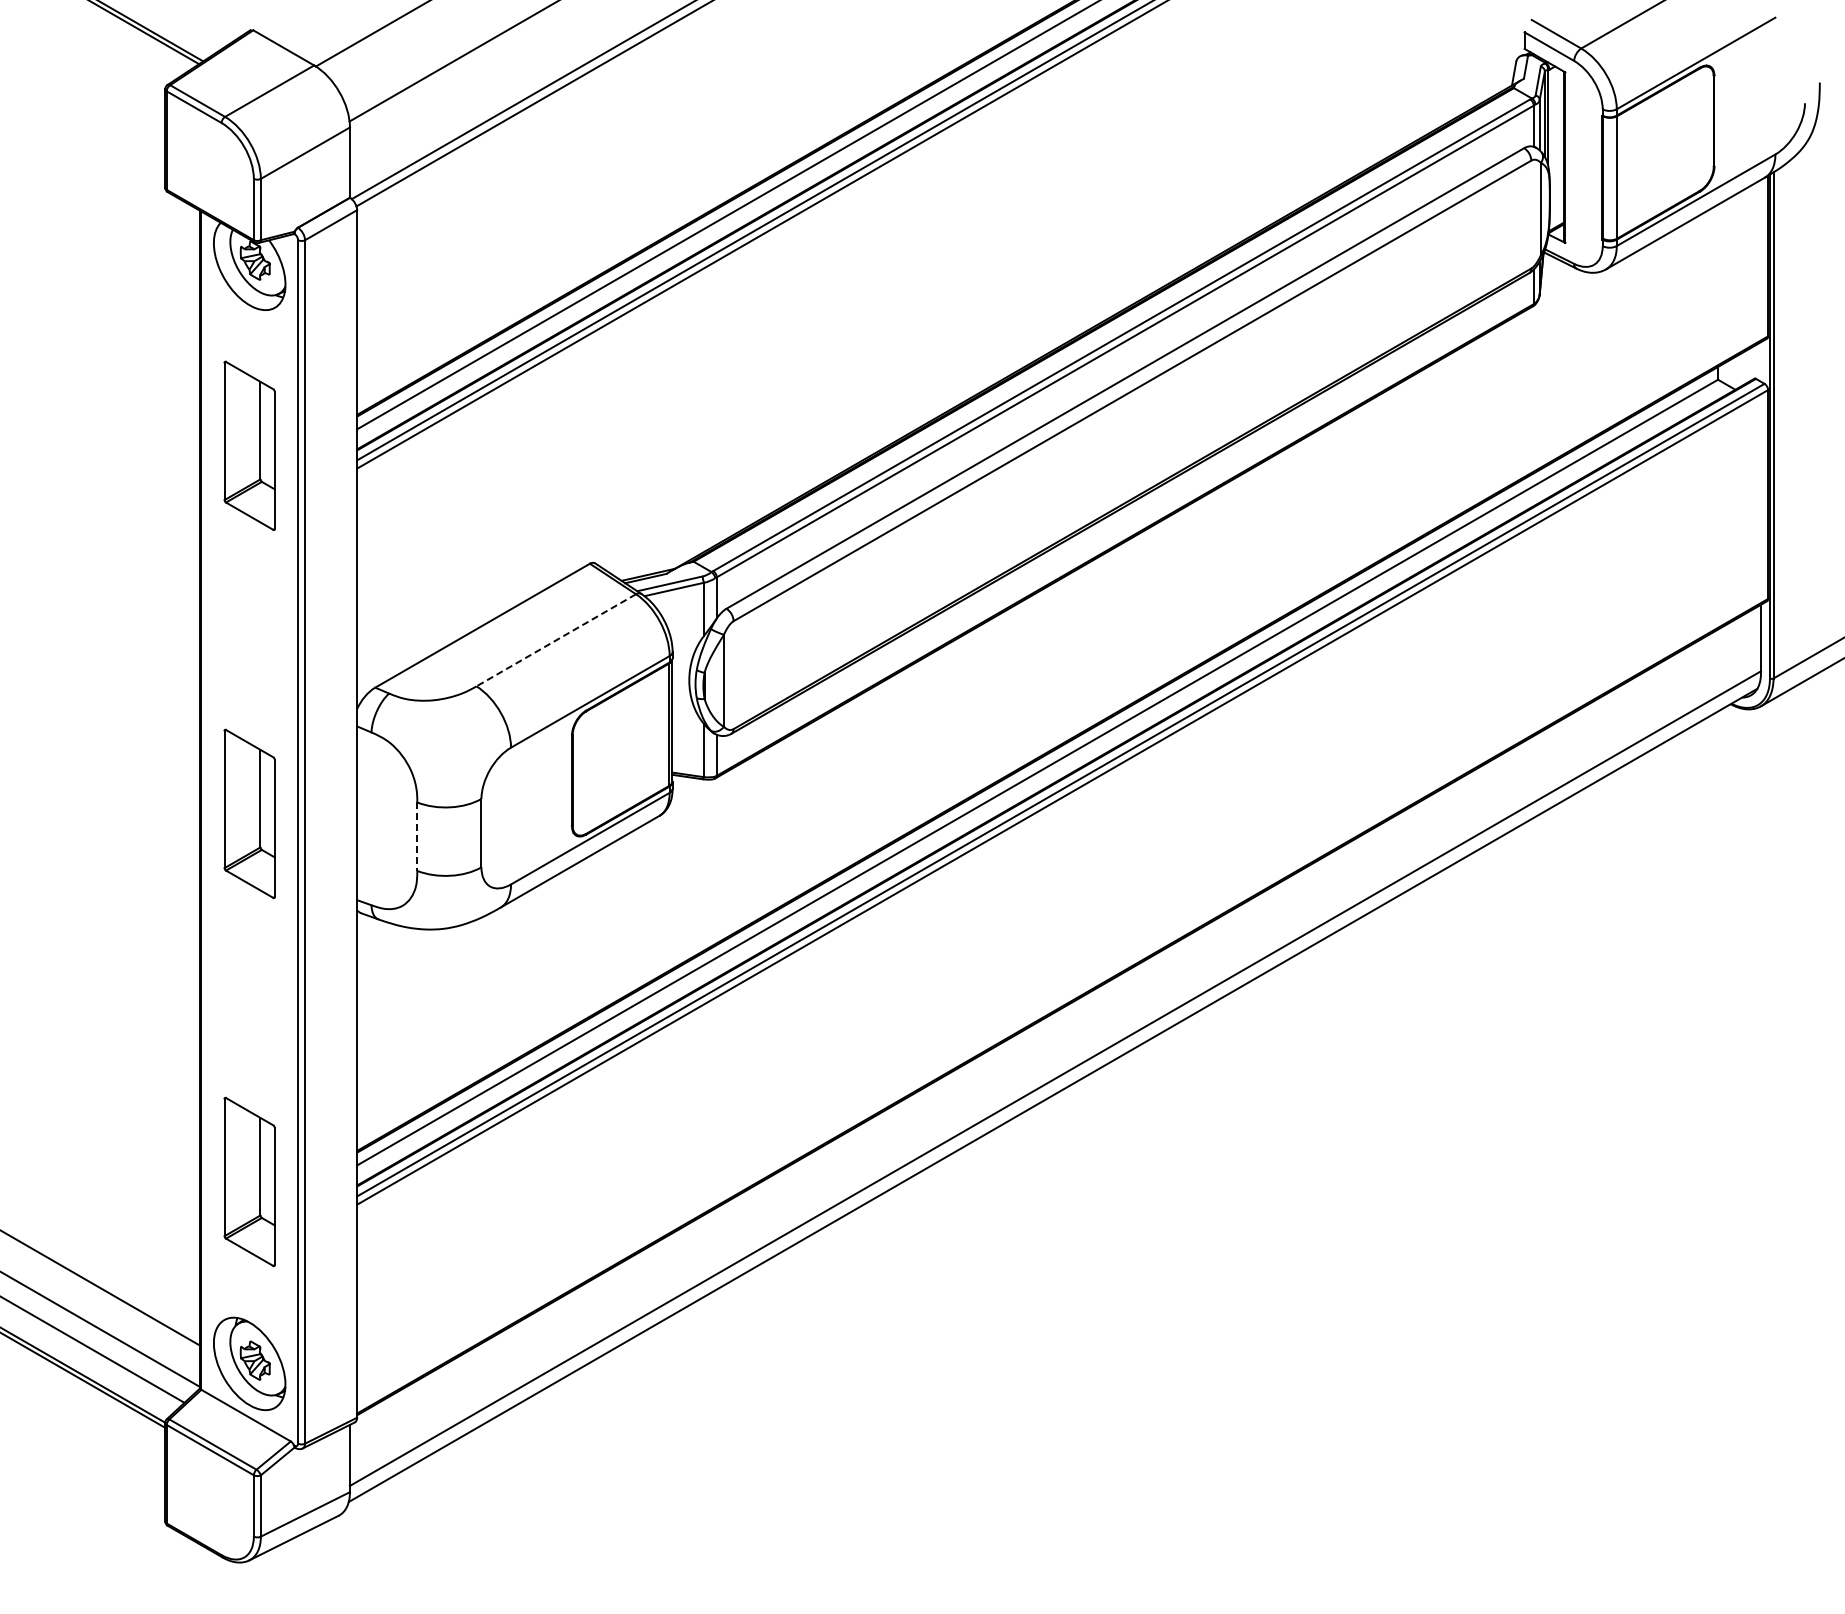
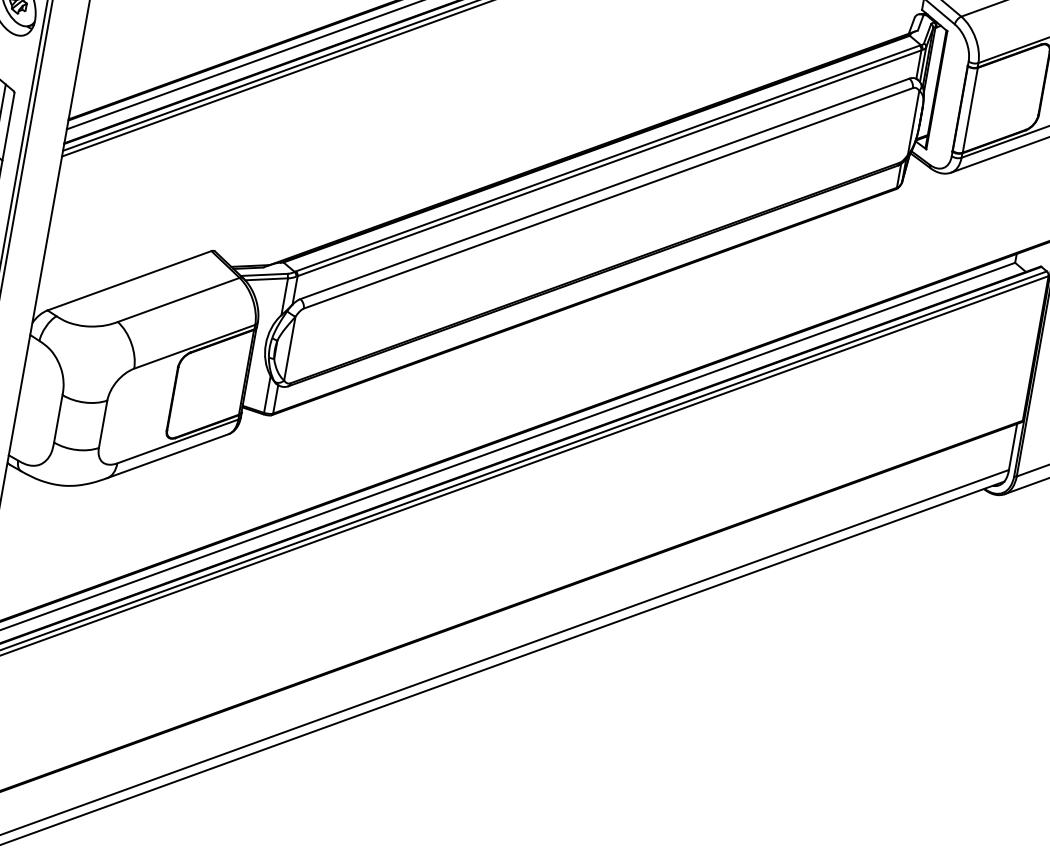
line: (555, 640) -> (178, 299), dashed -> solid
line: (417, 837) -> (58, 419), dashed -> solid

